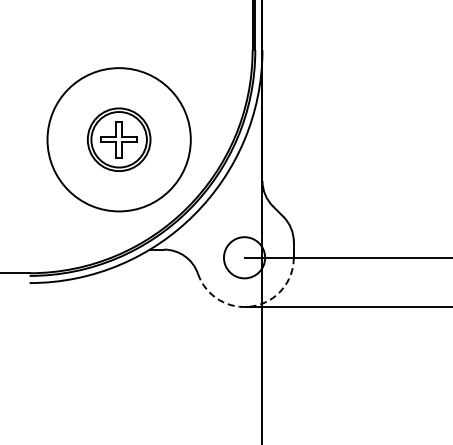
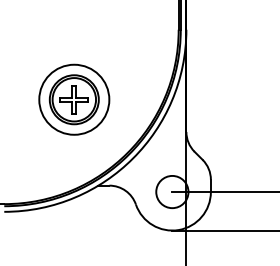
circle: (118, 139) -> (73, 99), size x0.62
arc: (252, 306) -> (178, 230), dashed -> solid

